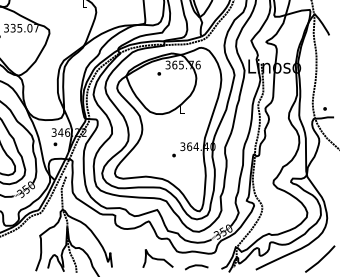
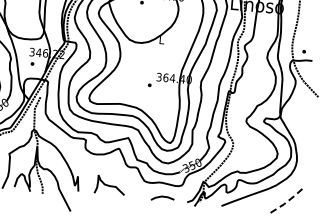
curve: (157, 258) -> (109, 185), moved
line: (320, 259) -> (286, 201), solid -> dashed

